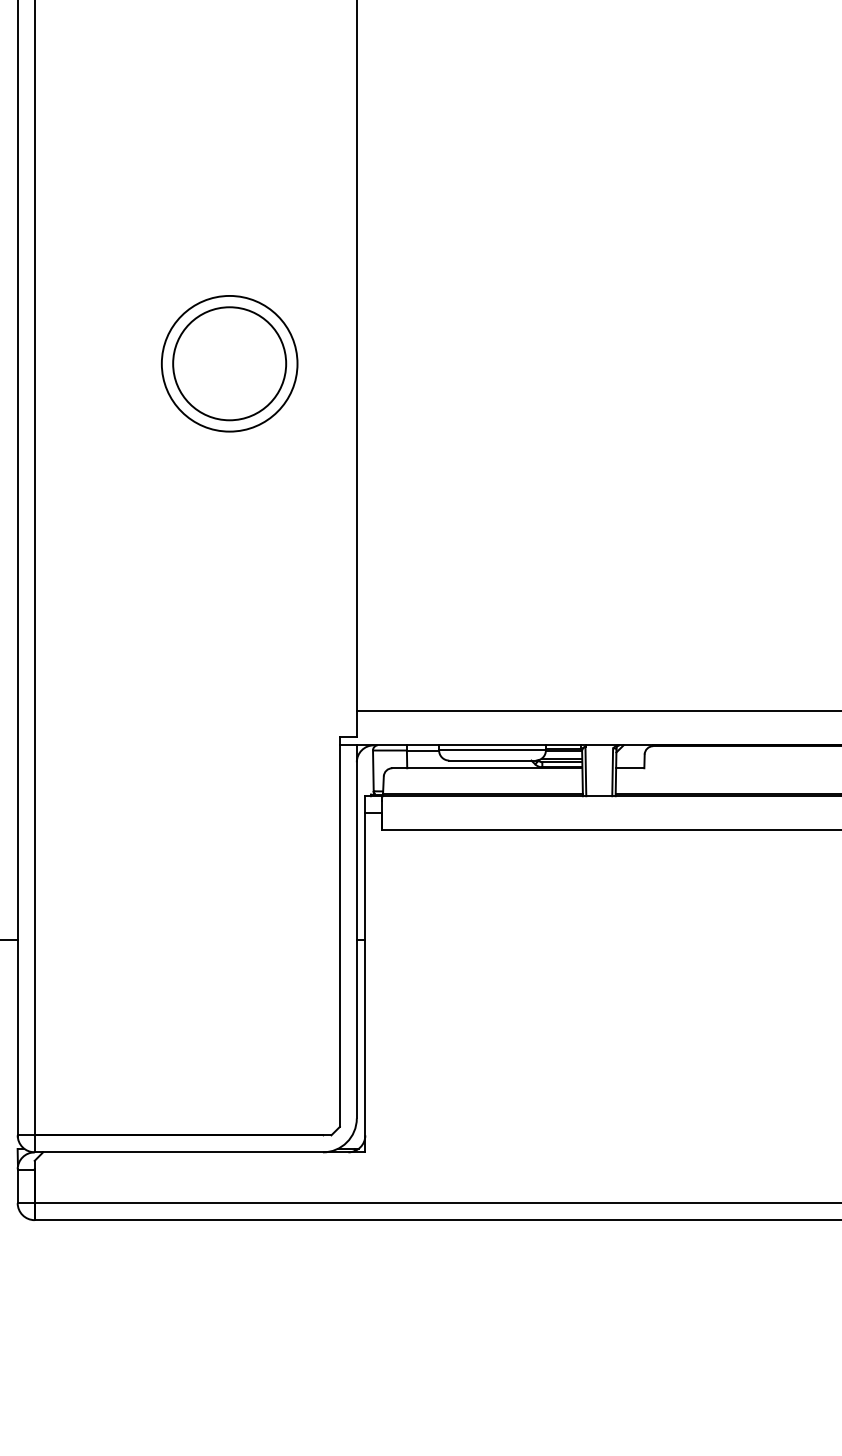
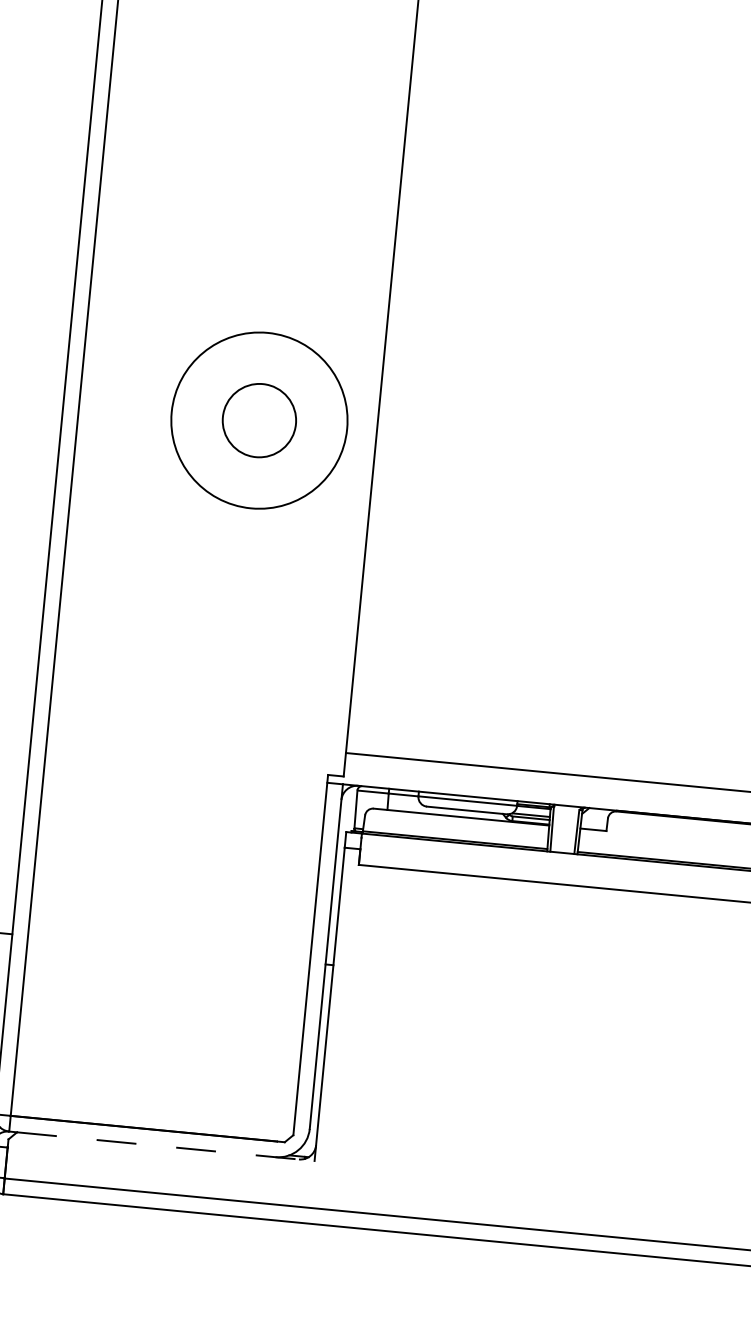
circle: (229, 363) -> (259, 420), size x0.7
circle: (229, 363) -> (259, 420), size x1.4
line: (204, 1152) -> (166, 1146), solid -> dashed

